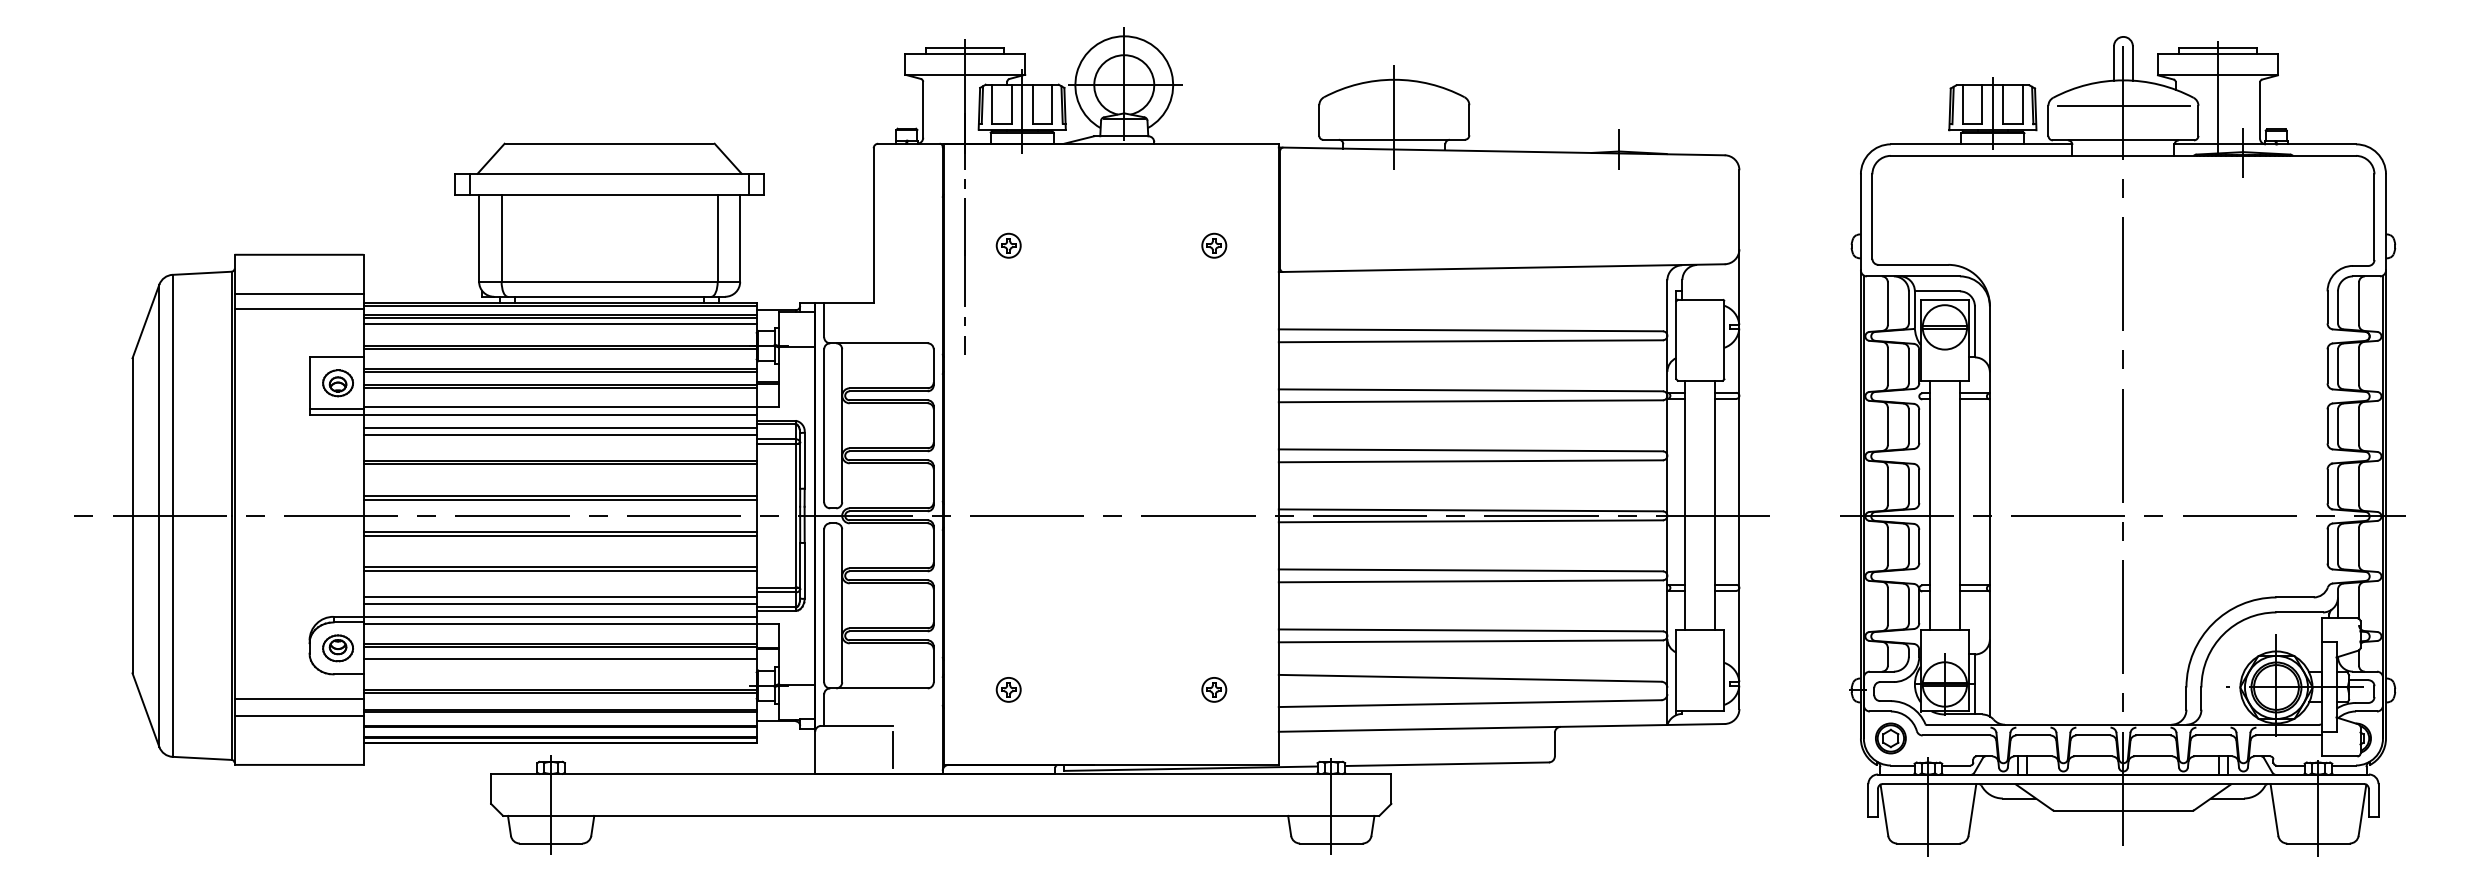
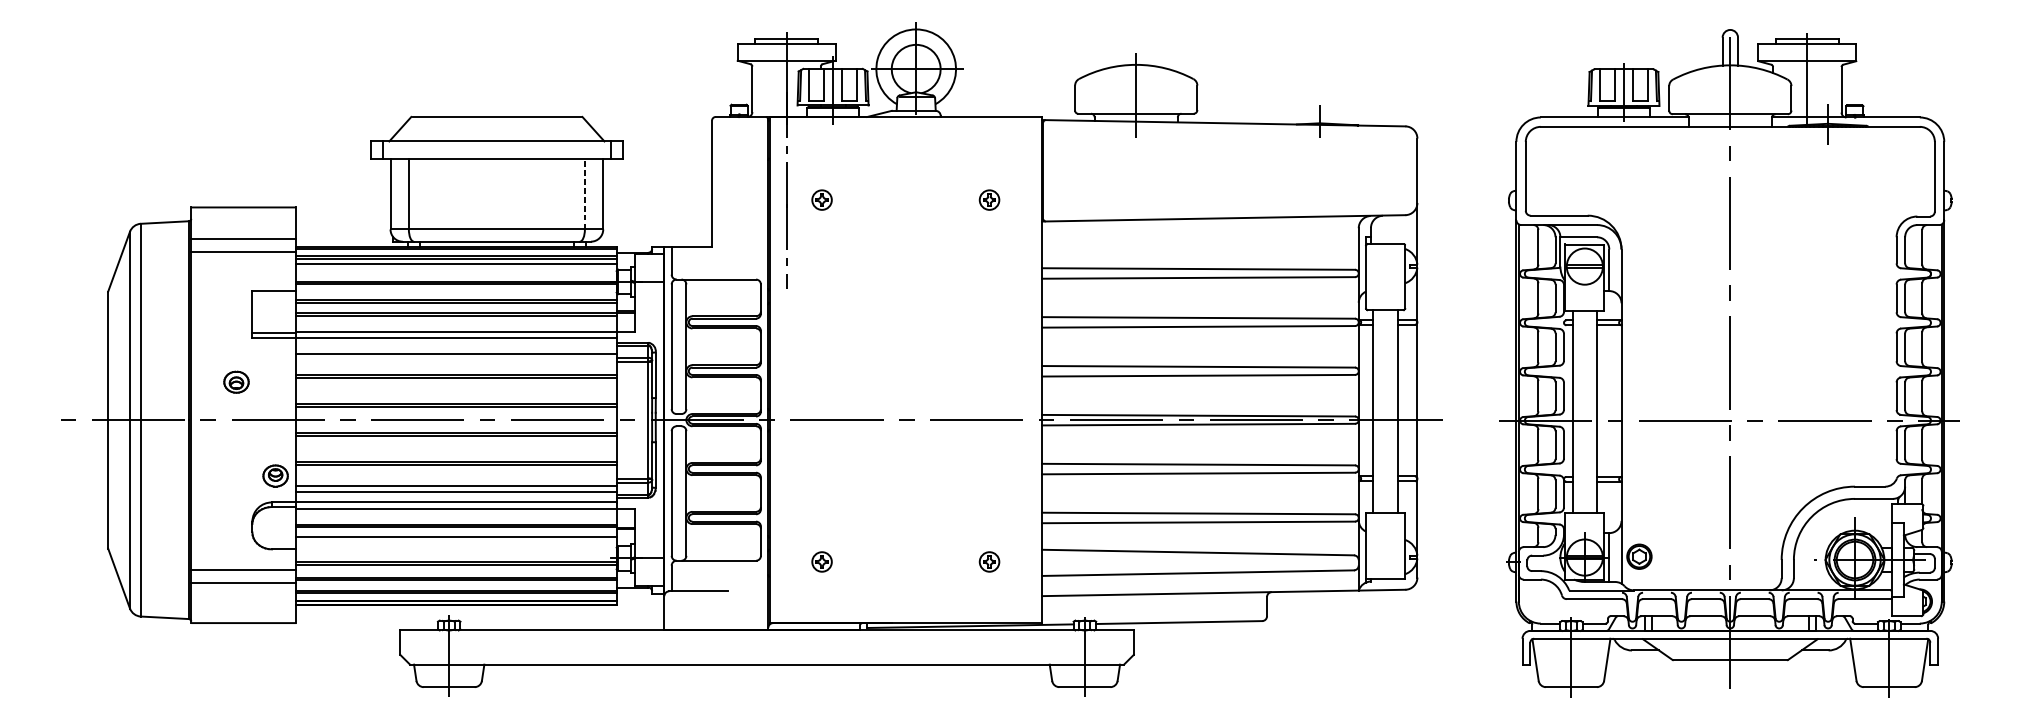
line: (2123, 105) -> (1730, 85), removed
line: (717, 238) -> (584, 194), solid -> dashed
part: (337, 383) -> (236, 382), moved
line: (559, 427) -> (456, 348), removed
part: (337, 648) -> (275, 476), moved
part: (1890, 738) -> (1639, 556), moved
line: (893, 749) -> (728, 610), removed

